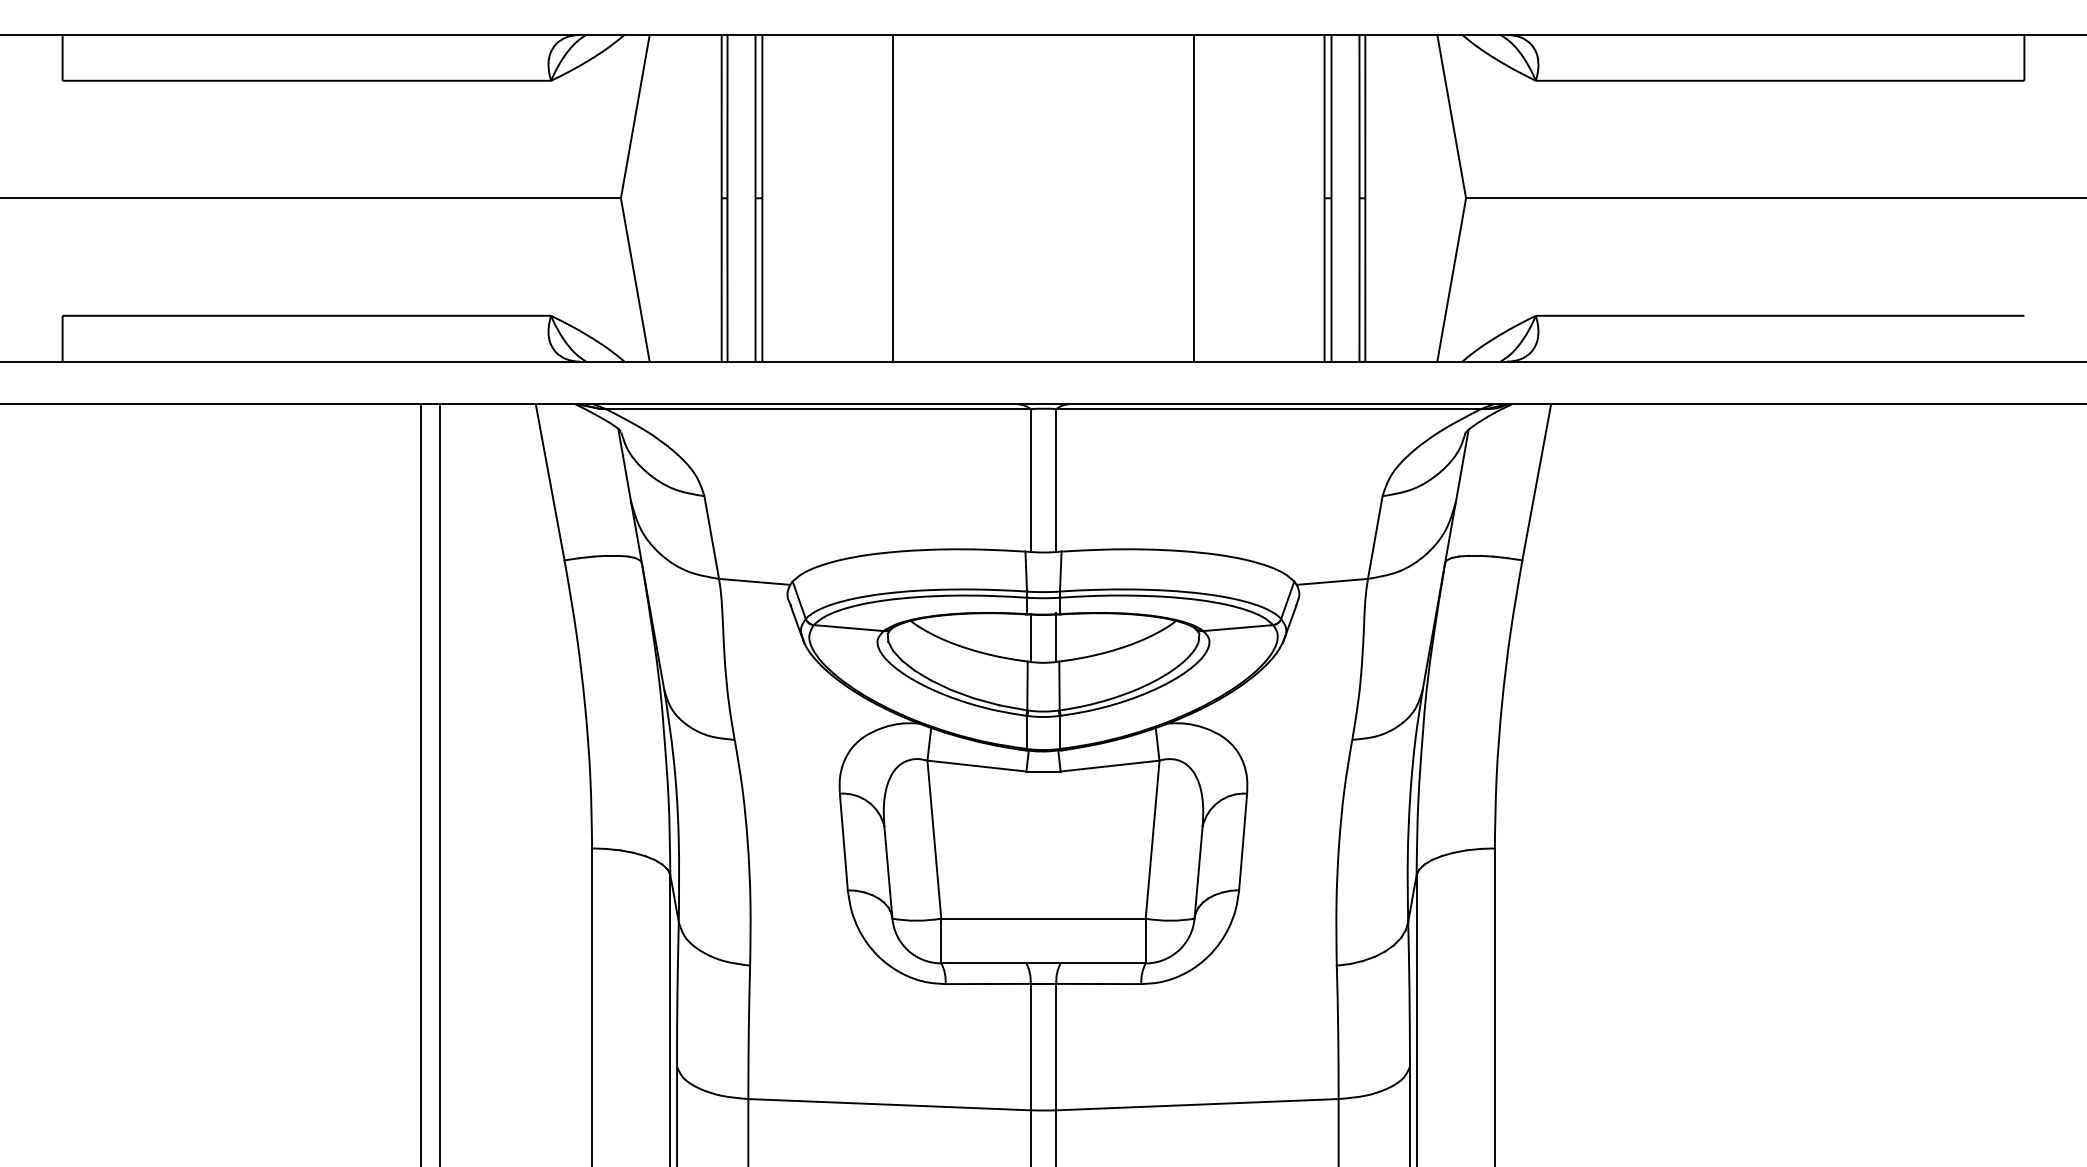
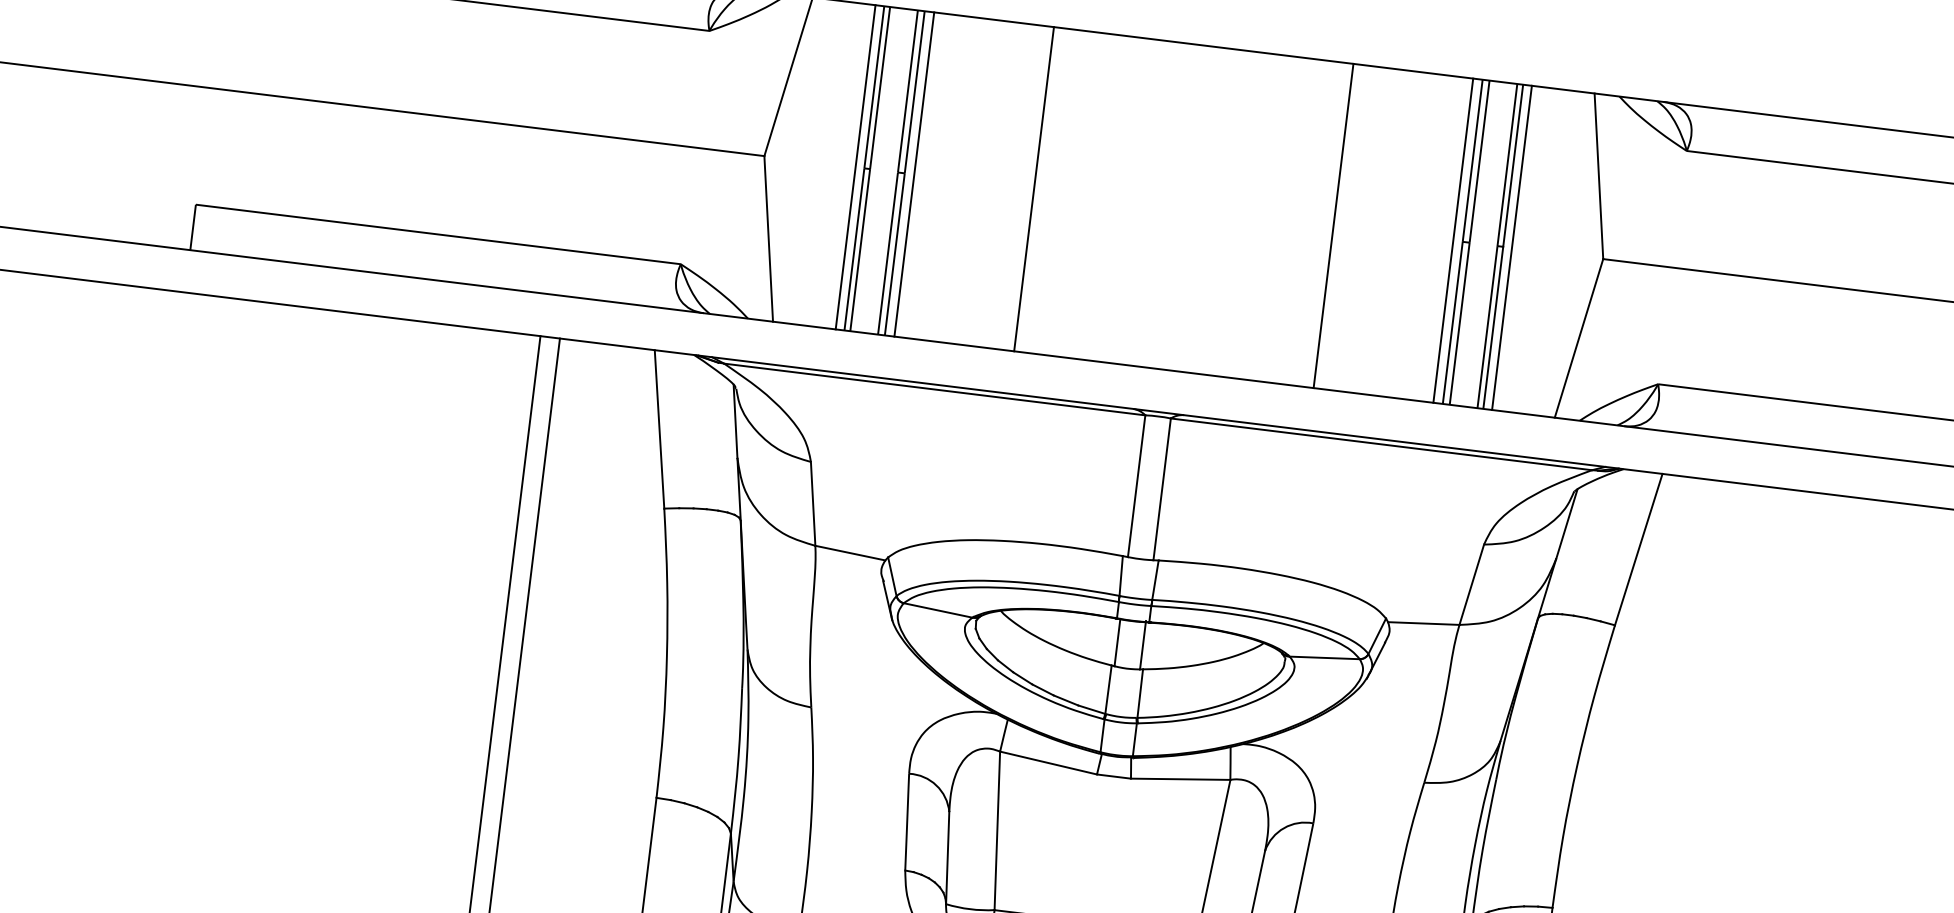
line: (712, 197) -> (855, 166), added
line: (772, 197) -> (914, 173), added
line: (1315, 197) -> (1453, 239), added
line: (1374, 197) -> (1512, 247), added

